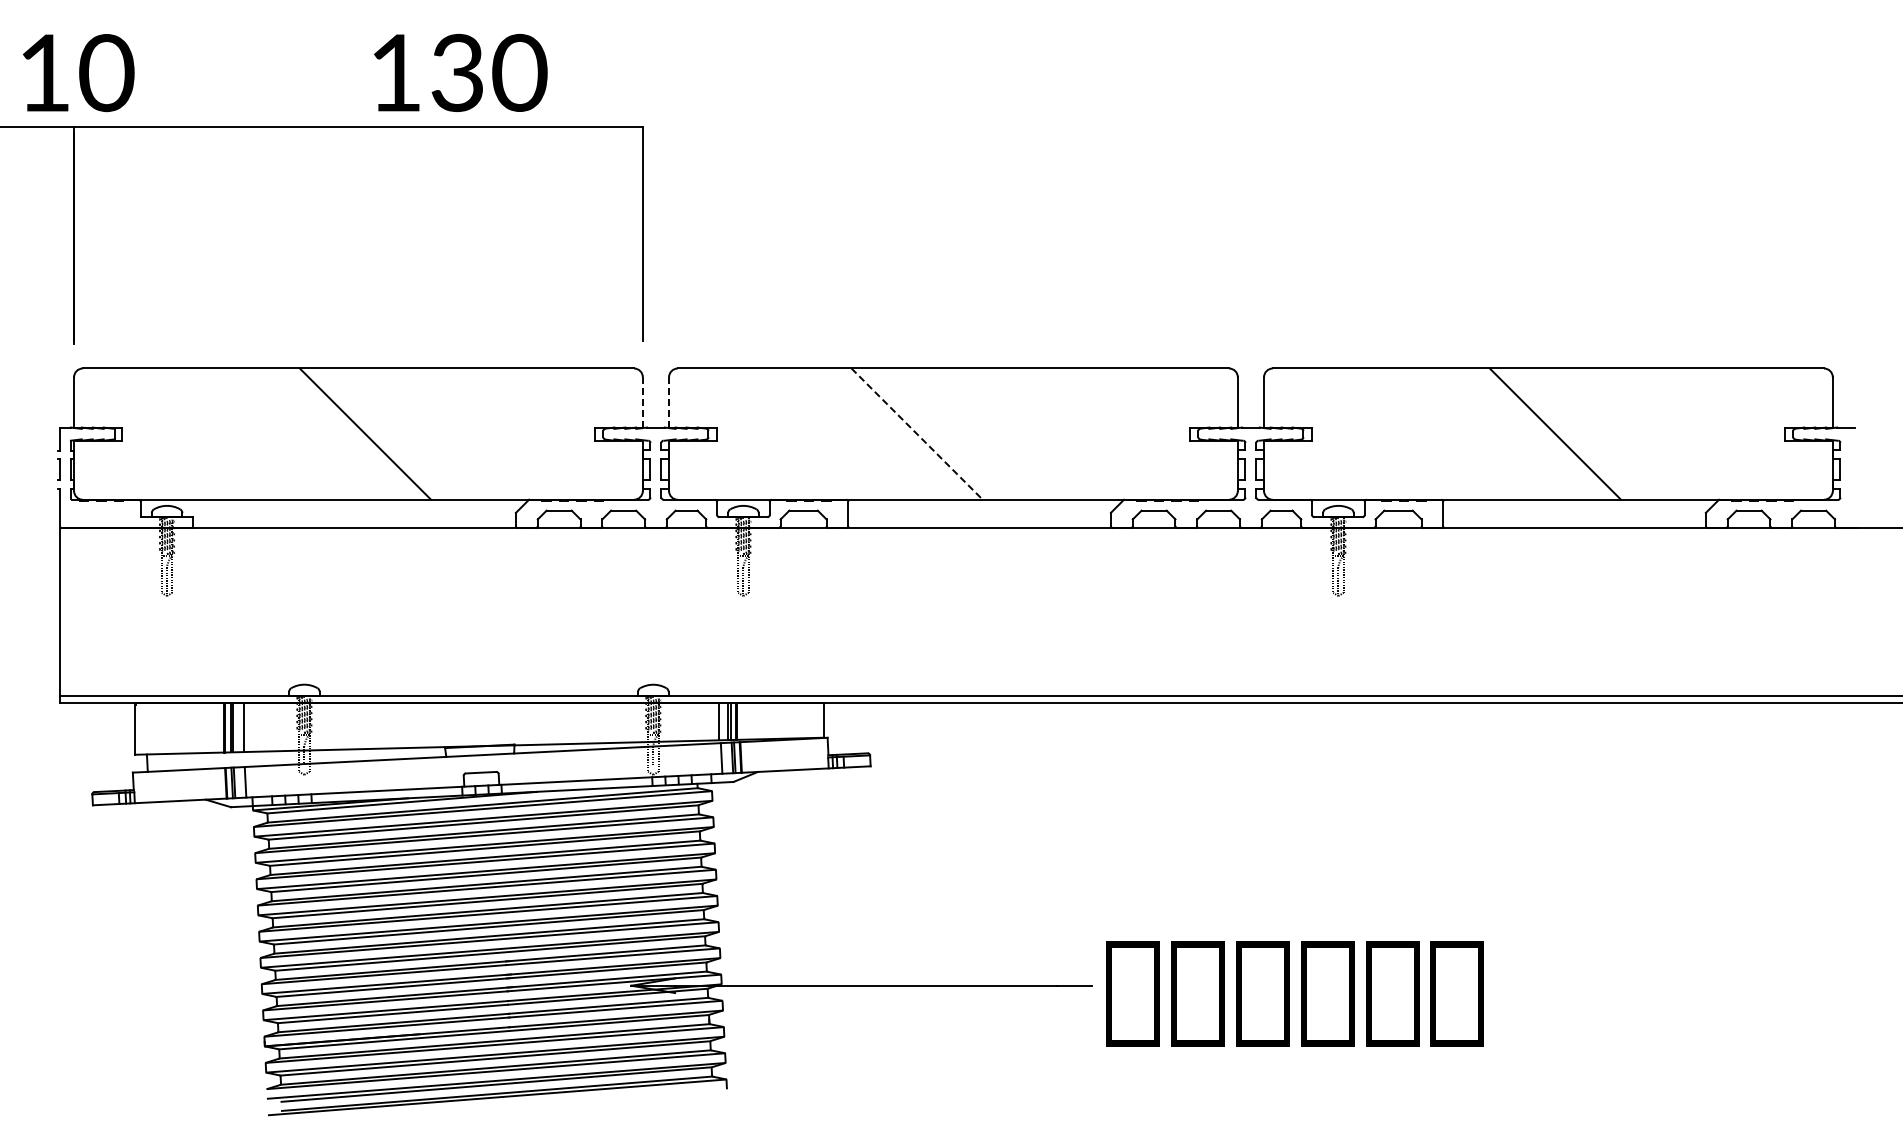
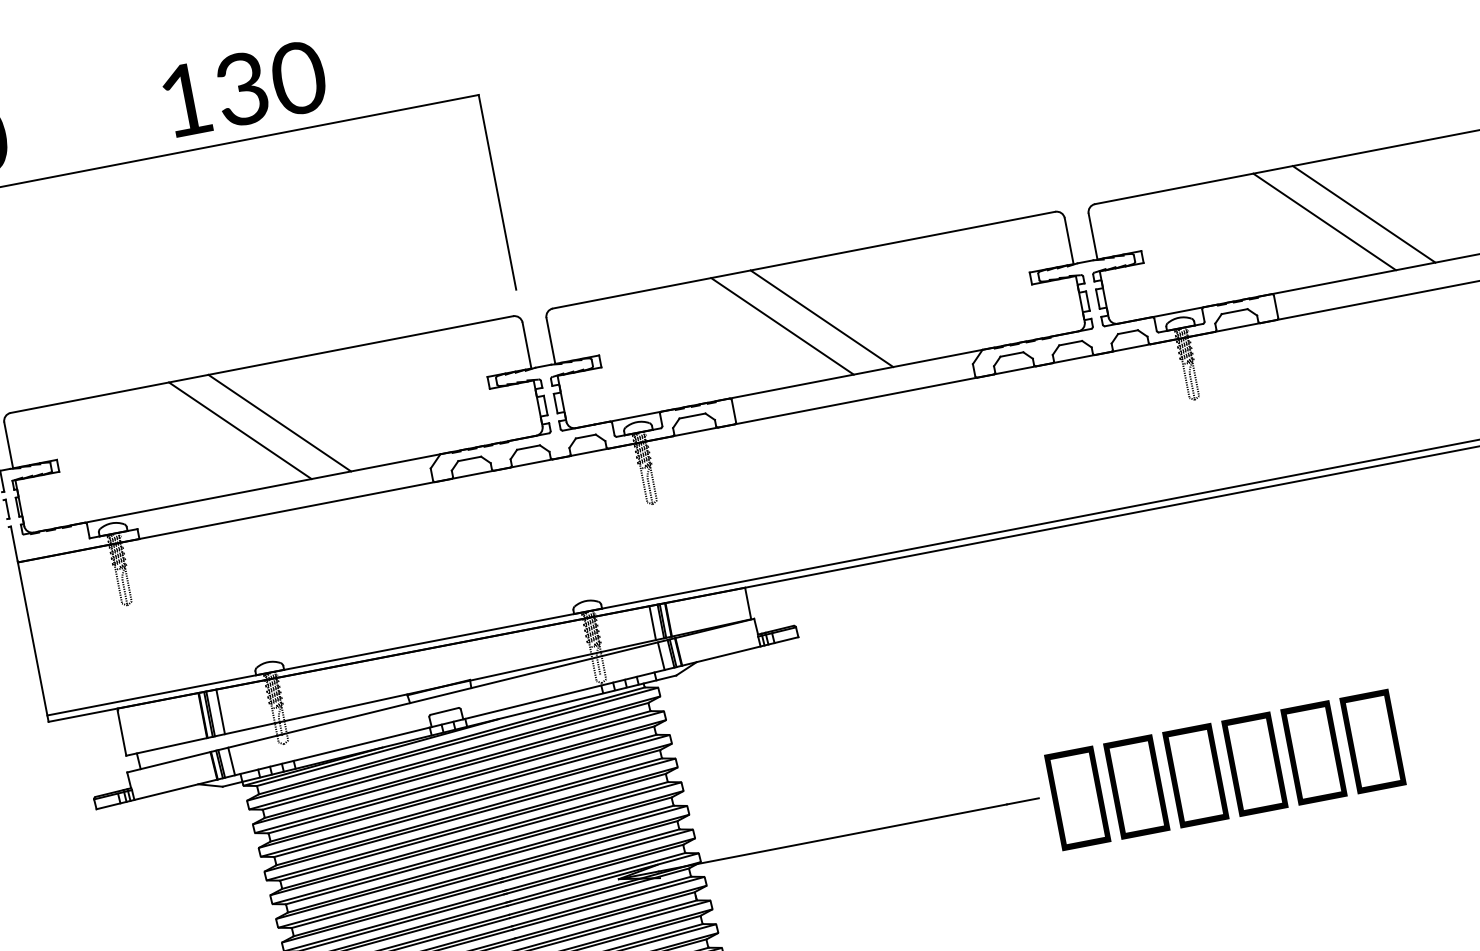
text: (460, 72) -> (244, 88), moved
line: (642, 401) -> (526, 344), dashed -> solid
line: (669, 401) -> (551, 340), dashed -> solid
line: (321, 433) -> (239, 430), added
line: (960, 433) -> (821, 318), added
line: (1511, 433) -> (1324, 221), added
line: (917, 434) -> (782, 326), dashed -> solid

